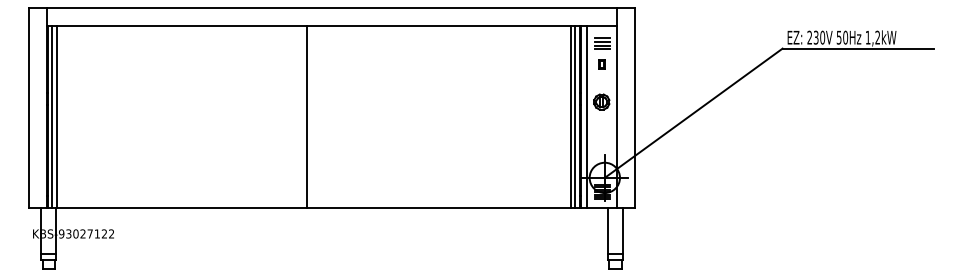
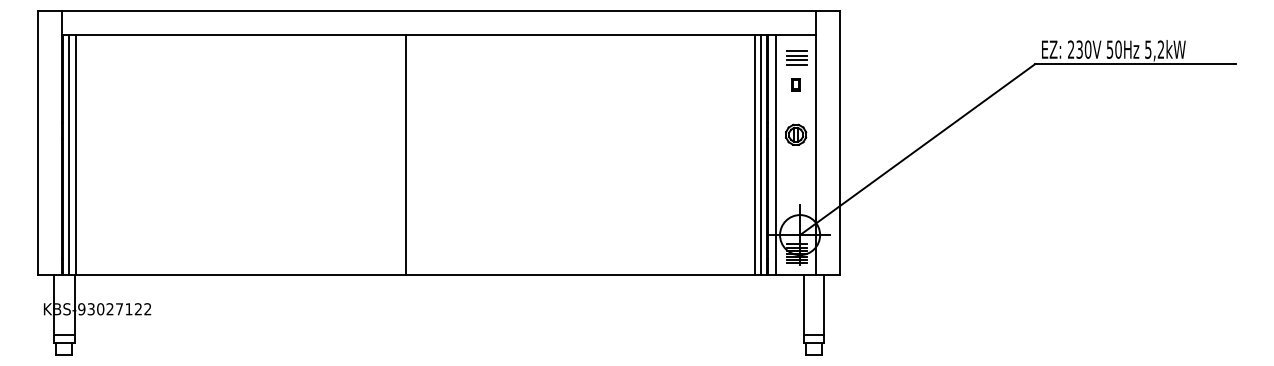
text: (867, 37) -> (1147, 49), 1,2kW -> 5,2kW

